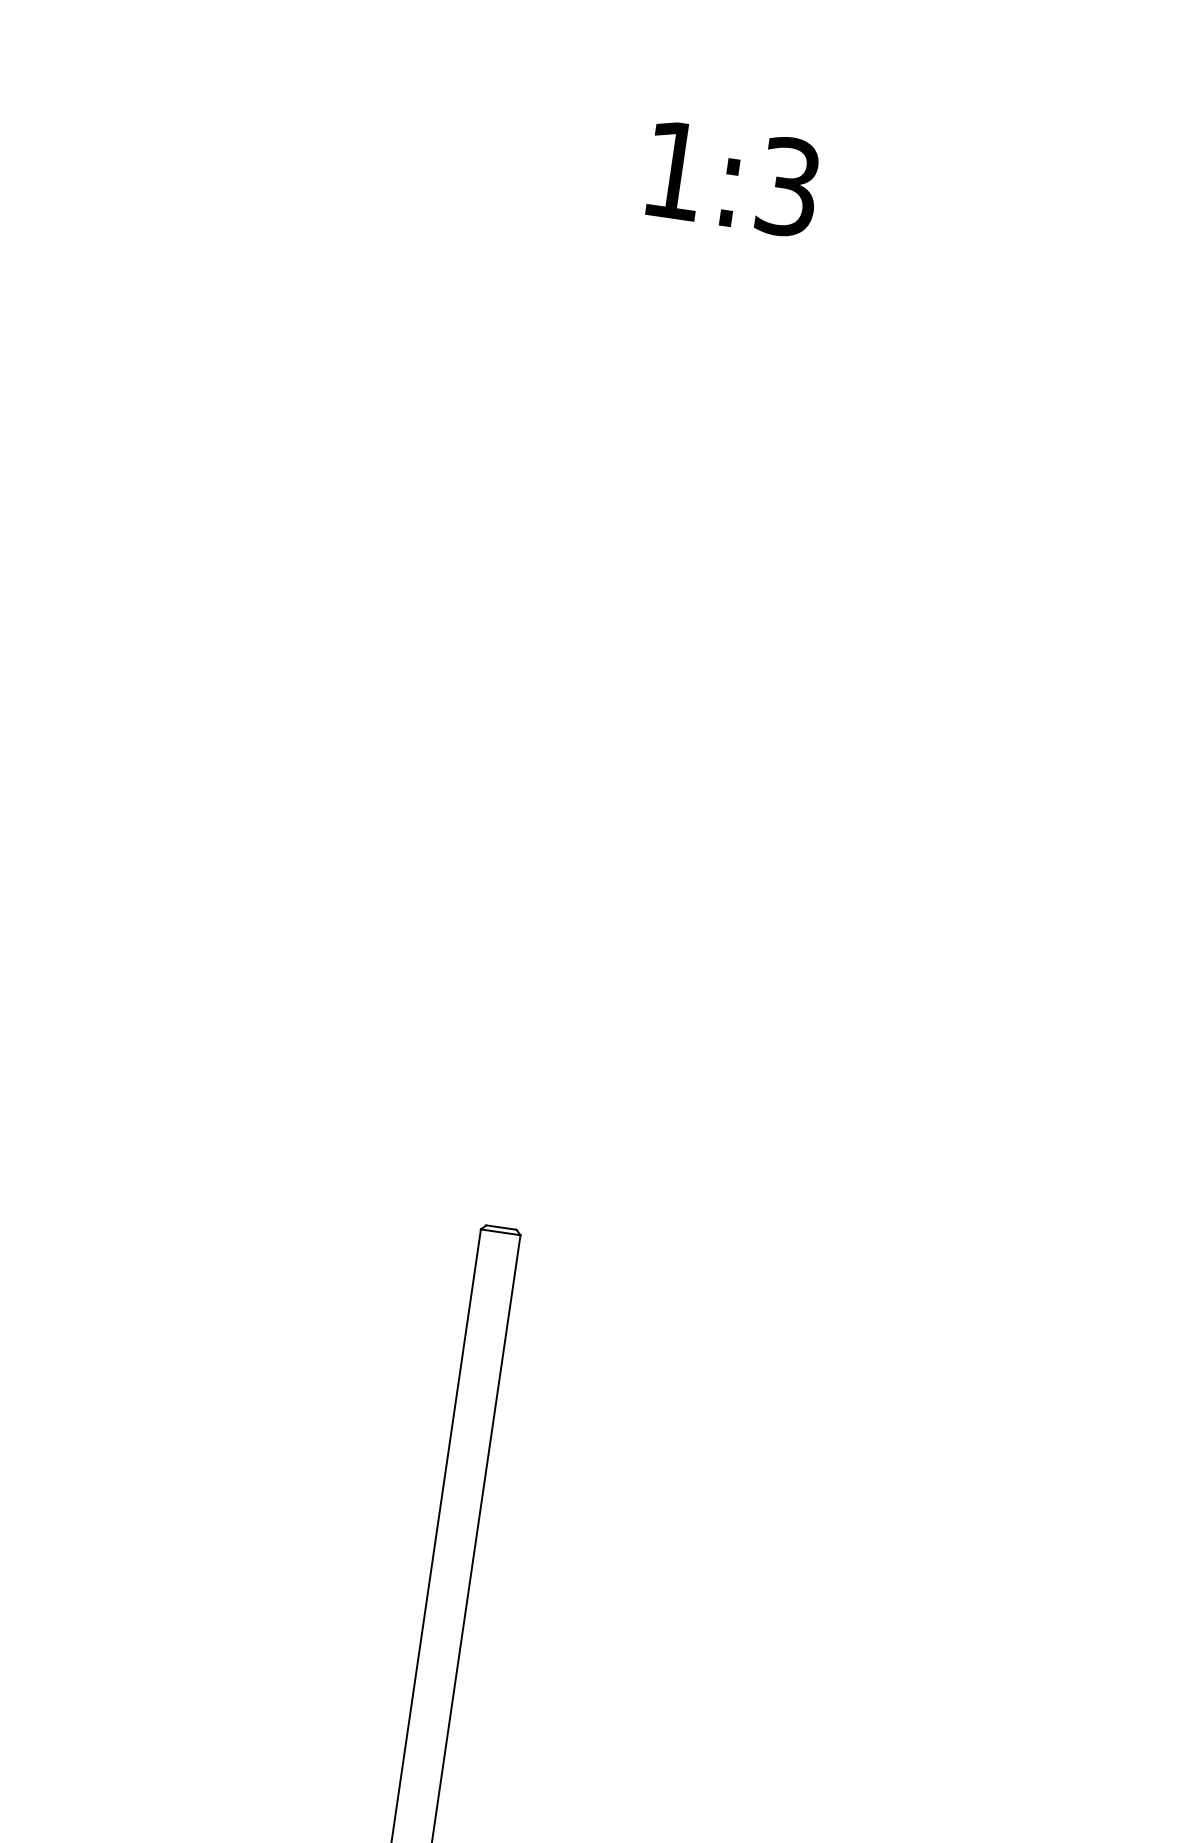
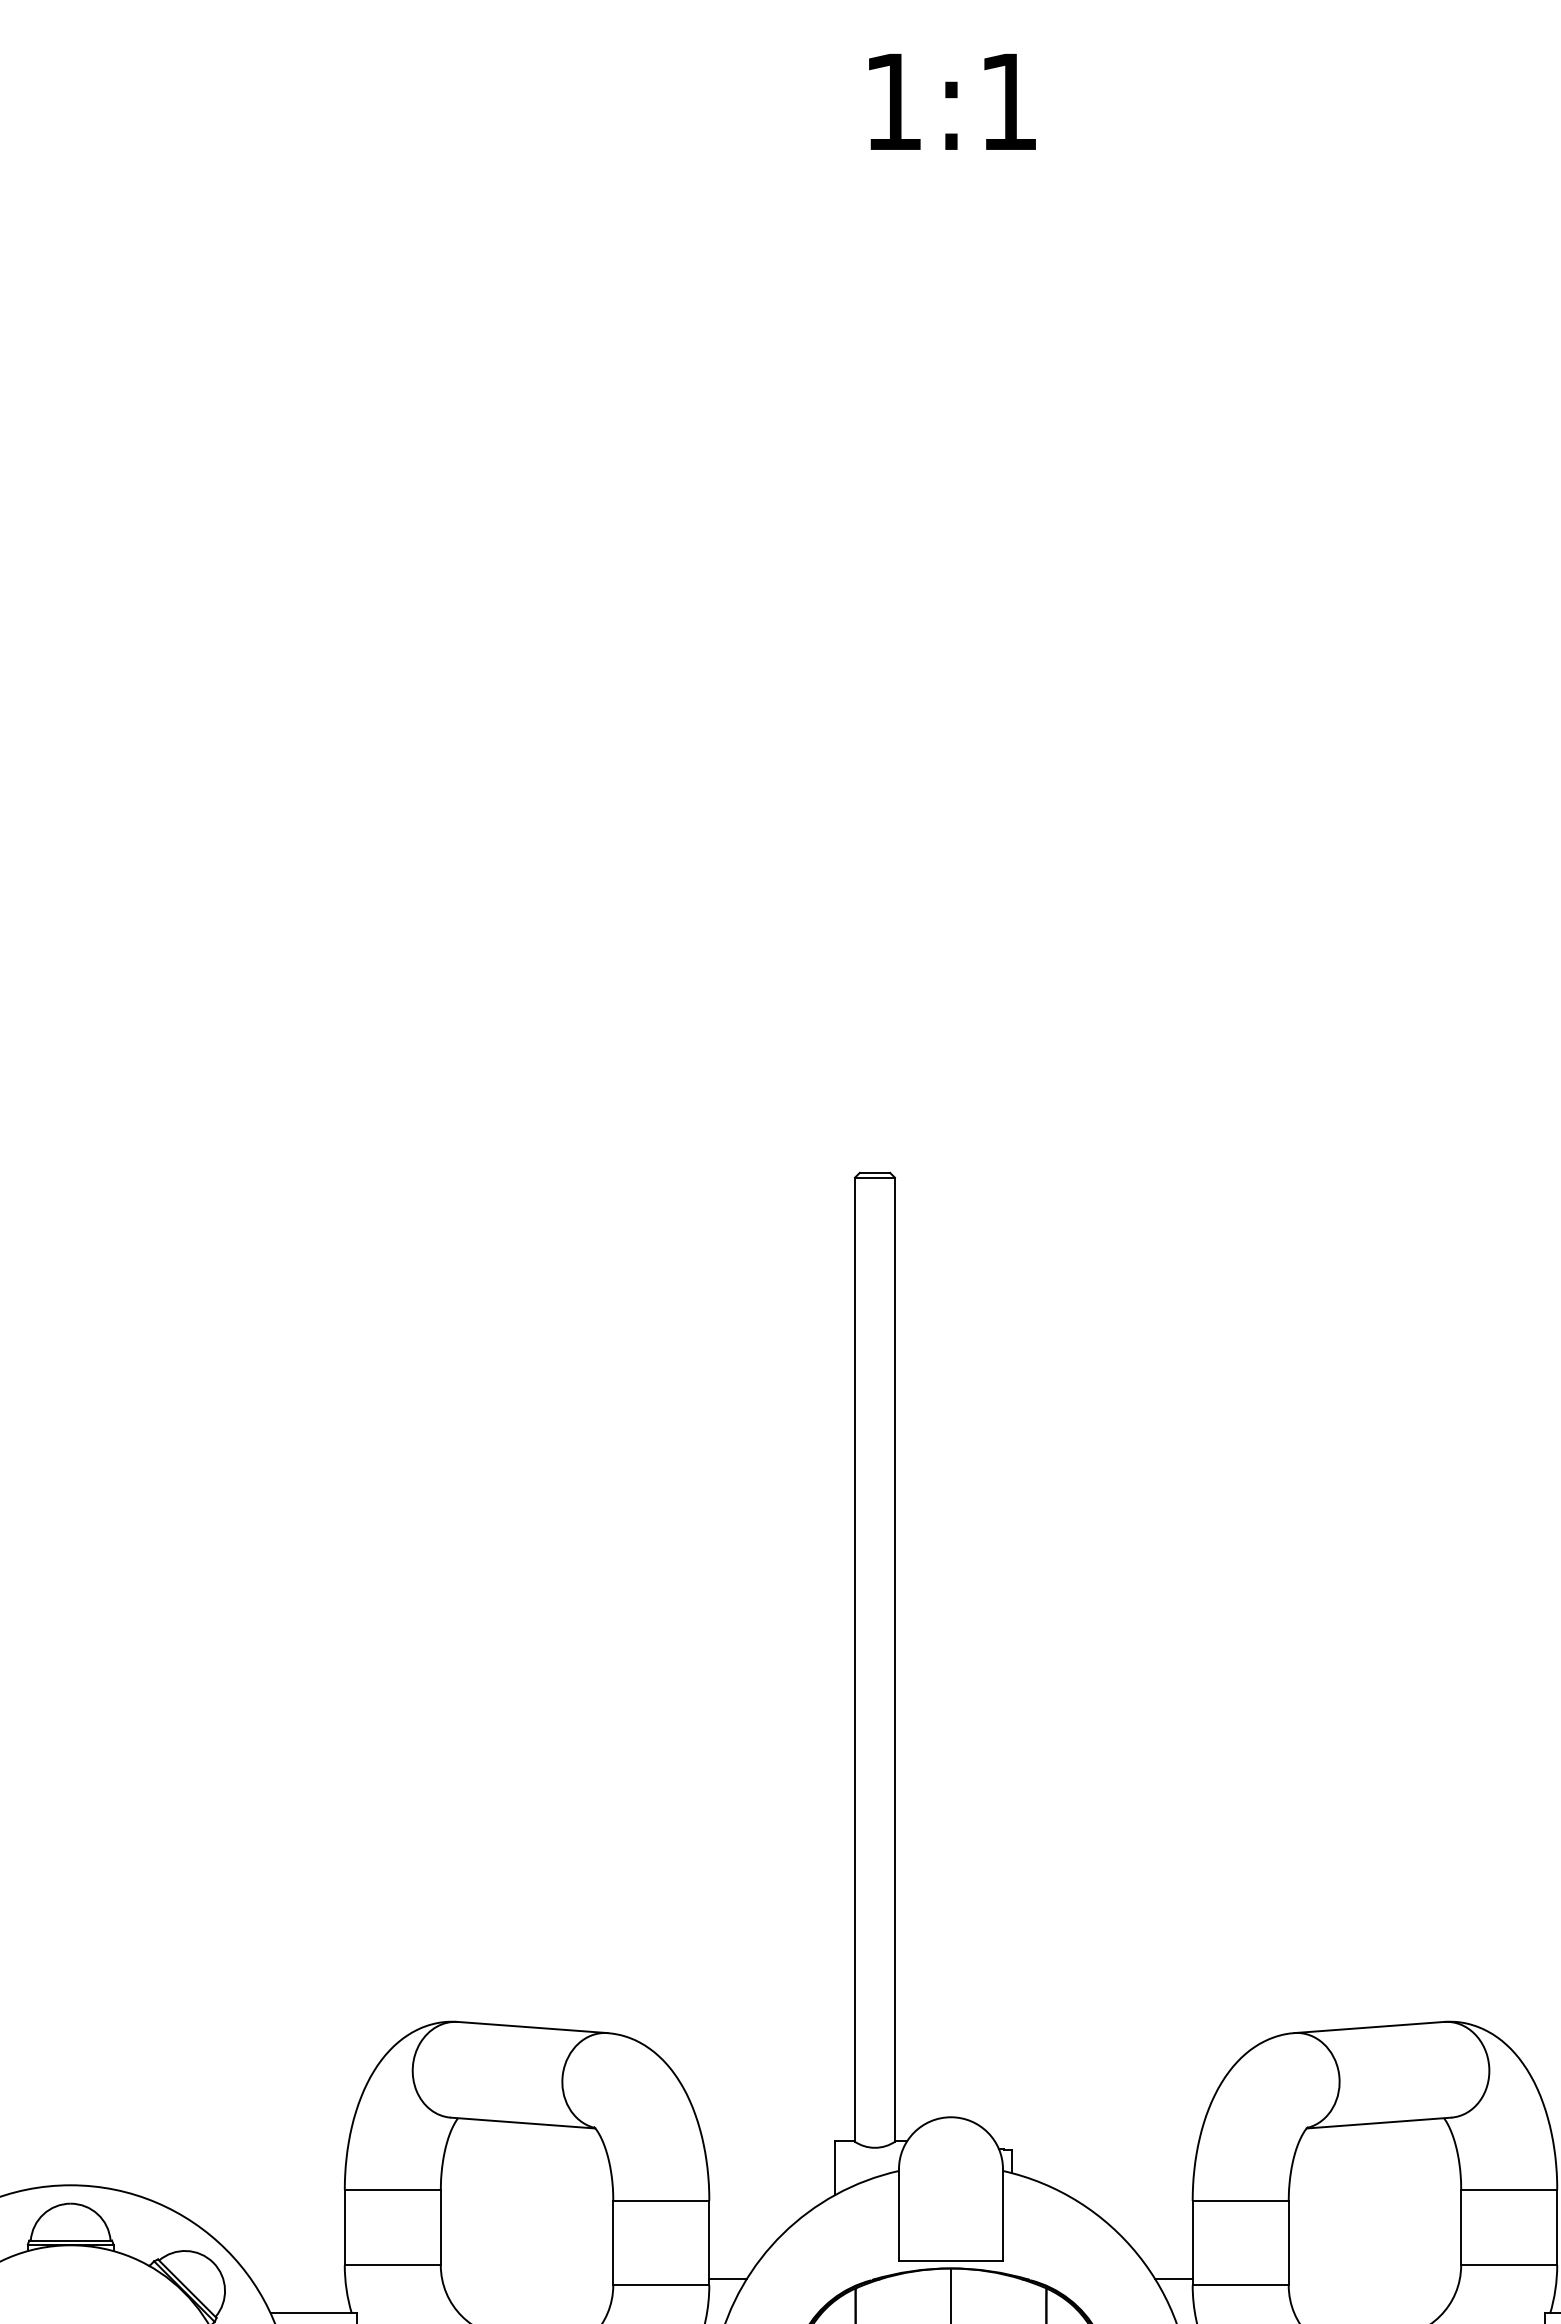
text: (788, 186) -> (1008, 101), 1:3 -> 1:1

